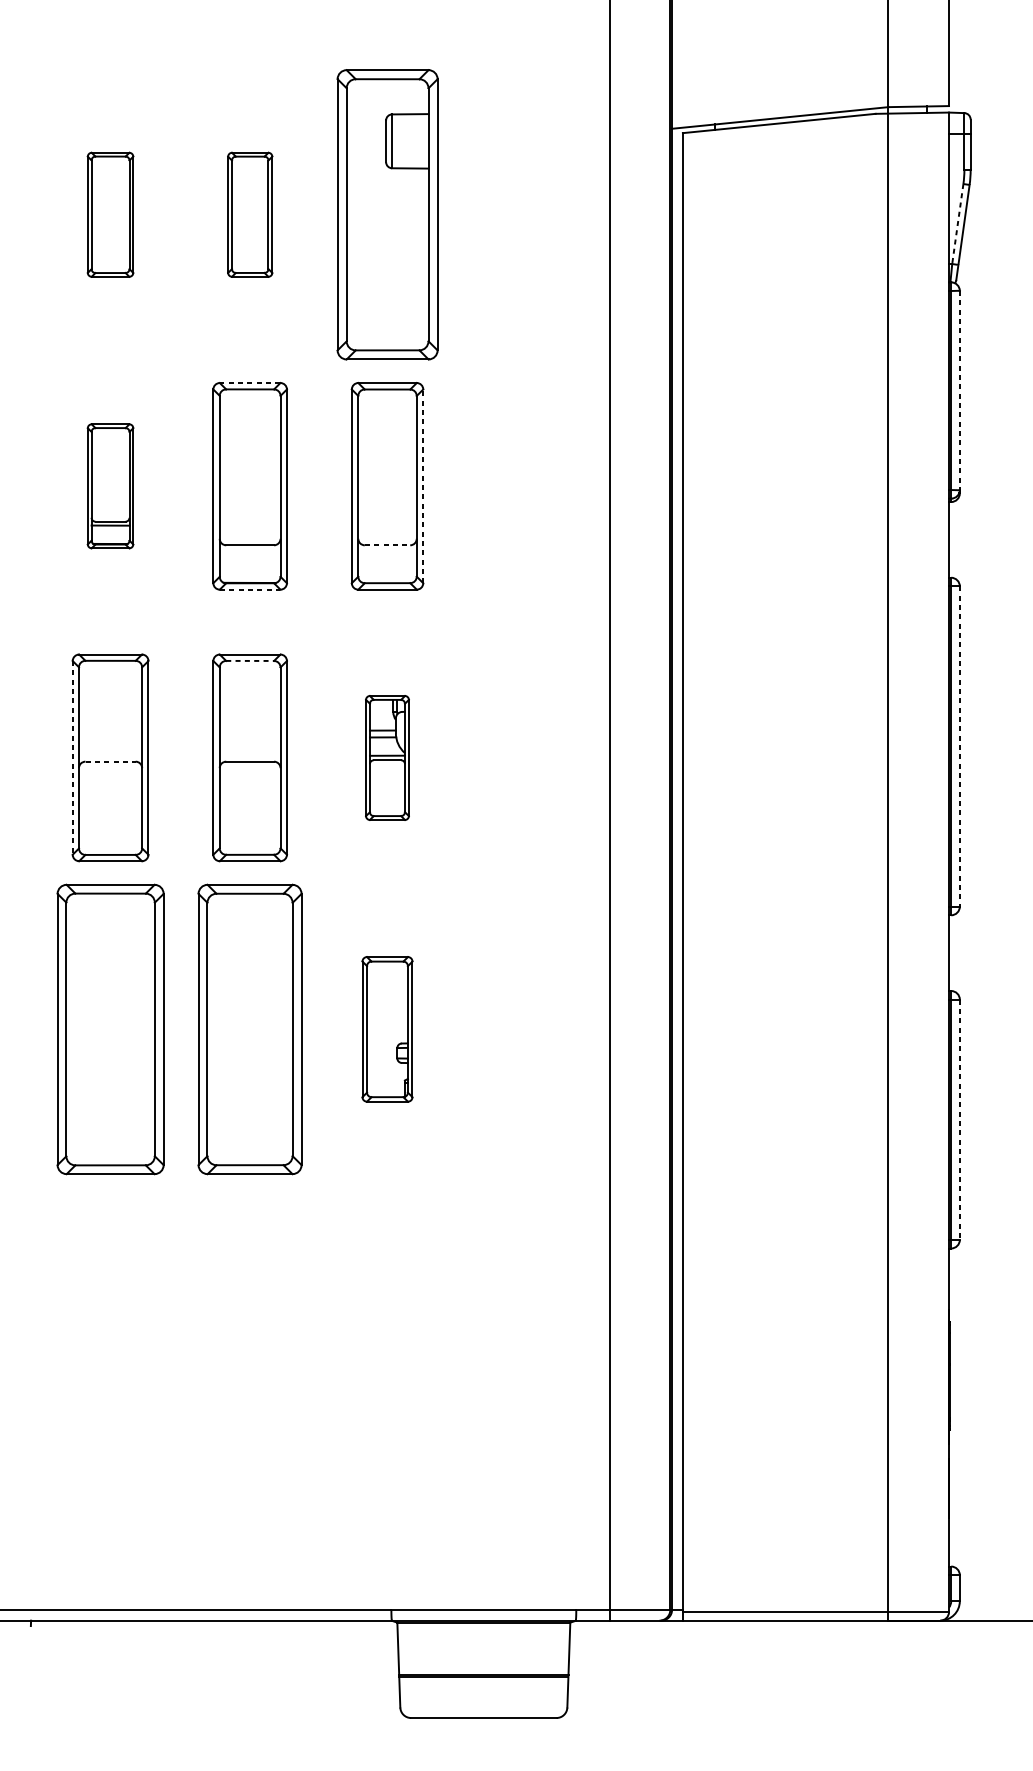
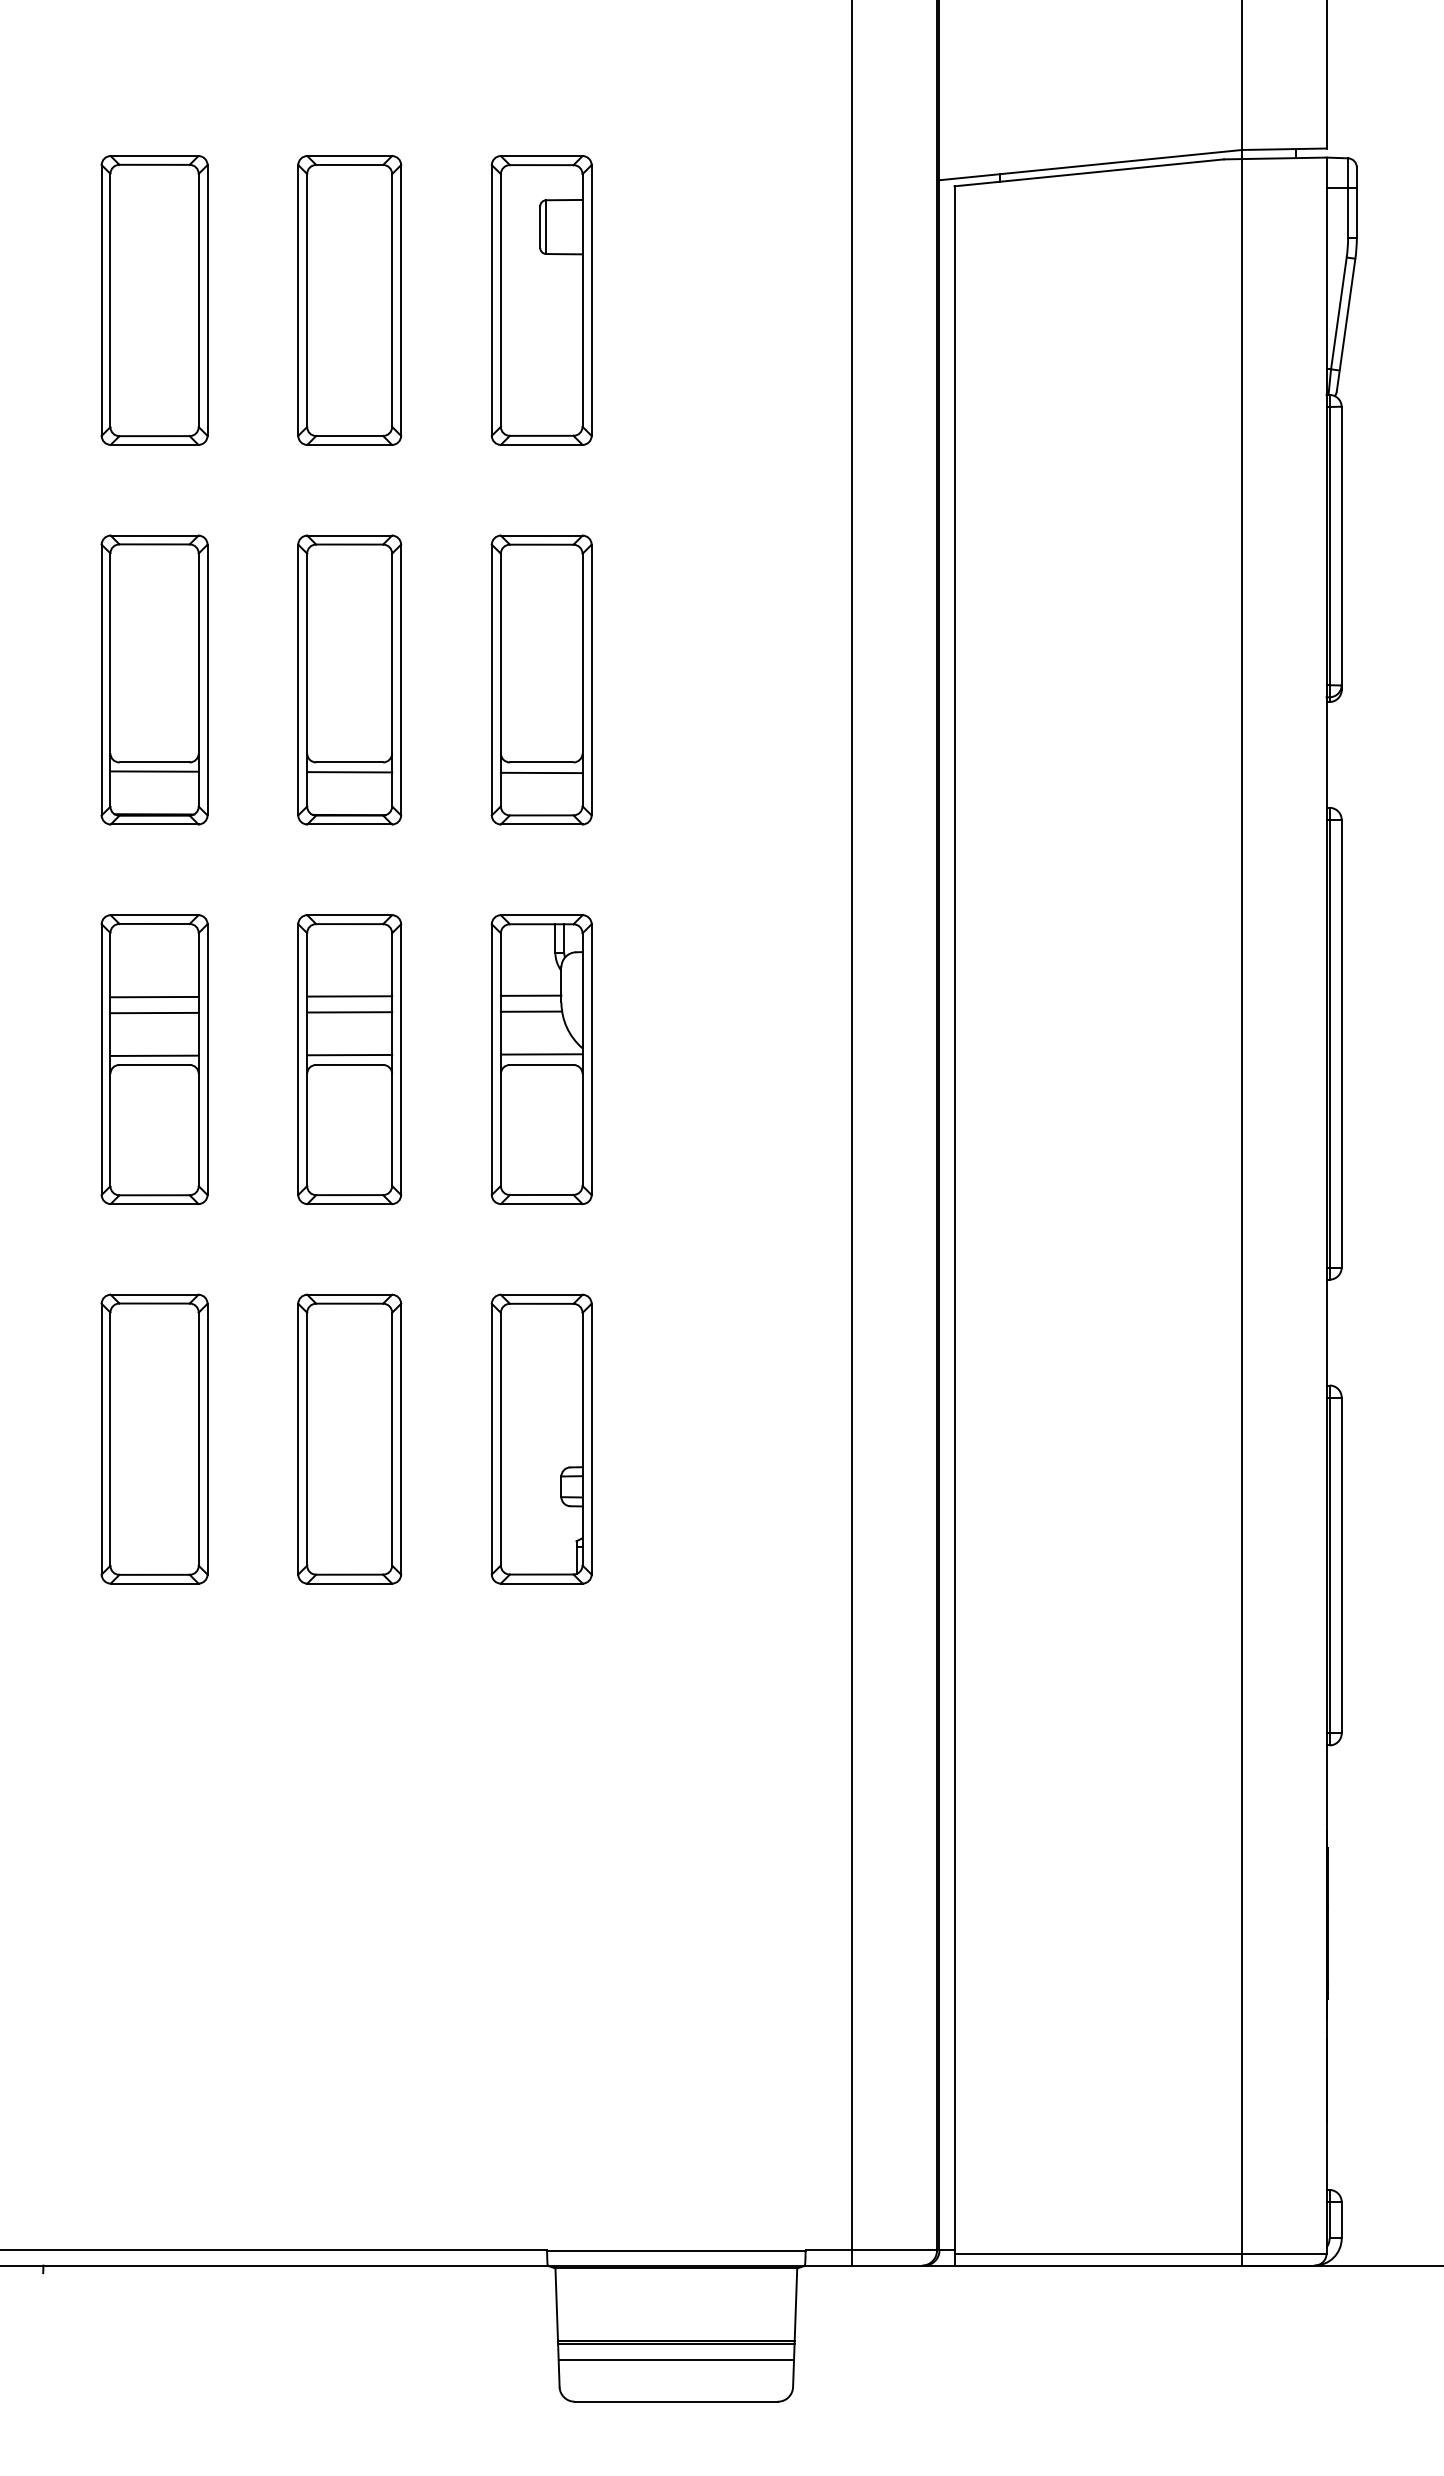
part: (110, 214) -> (154, 300), size x1.67
part: (250, 214) -> (349, 300), size x1.67
part: (387, 214) -> (541, 300), size x0.71
line: (957, 224) -> (1338, 313), dashed -> solid
line: (250, 382) -> (349, 535), dashed -> solid
line: (959, 390) -> (1341, 546), dashed -> solid
part: (110, 485) -> (154, 679), size x1.67
line: (423, 485) -> (591, 679), dashed -> solid
line: (387, 545) -> (541, 762), dashed -> solid
line: (250, 552) -> (349, 772), added
line: (387, 552) -> (541, 772), added
line: (250, 589) -> (350, 824), dashed -> solid
line: (250, 661) -> (350, 924), dashed -> solid
line: (110, 712) -> (154, 996), added
line: (250, 712) -> (349, 996), added
line: (110, 724) -> (154, 1012), added
line: (250, 724) -> (349, 1012), added
line: (959, 746) -> (1341, 1043), dashed -> solid
line: (110, 754) -> (154, 1055), added
line: (250, 754) -> (349, 1054), added
part: (387, 757) -> (541, 1059), size x1.67
line: (72, 758) -> (101, 1060), dashed -> solid
line: (111, 761) -> (155, 1064), dashed -> solid
part: (110, 1028) -> (154, 1438), size x0.71
part: (250, 1028) -> (349, 1438), size x0.71
part: (387, 1028) -> (541, 1438), size x1.43
line: (959, 1119) -> (1341, 1565), dashed -> solid
line: (483, 1687) -> (676, 2359), added

